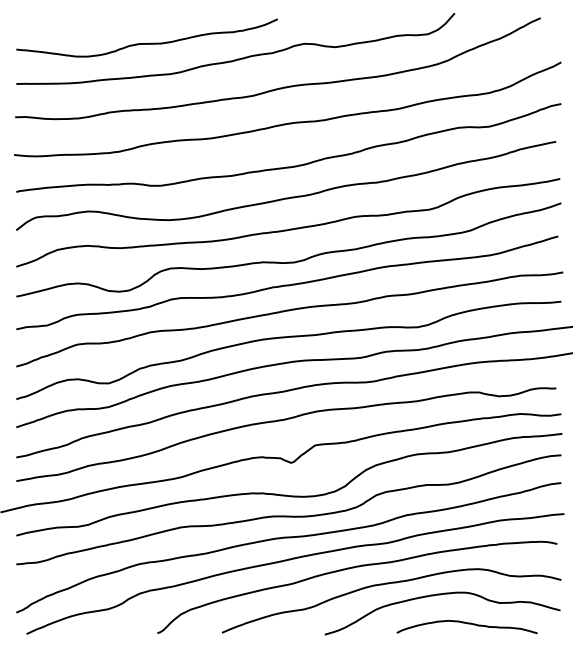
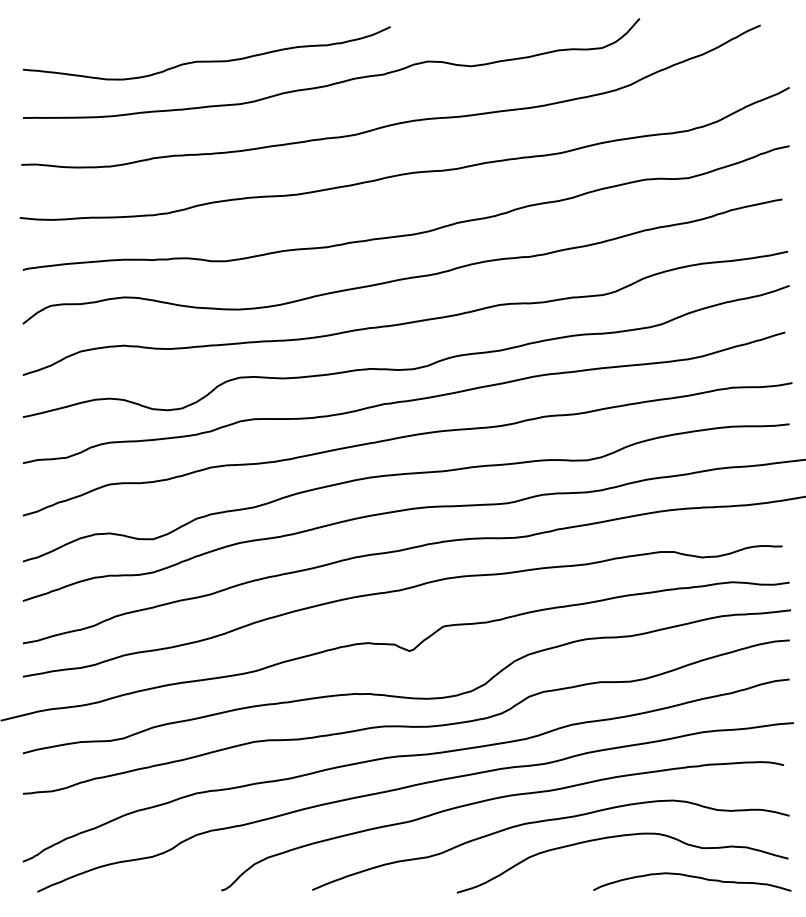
curve: (467, 624) -> (692, 878), moved

